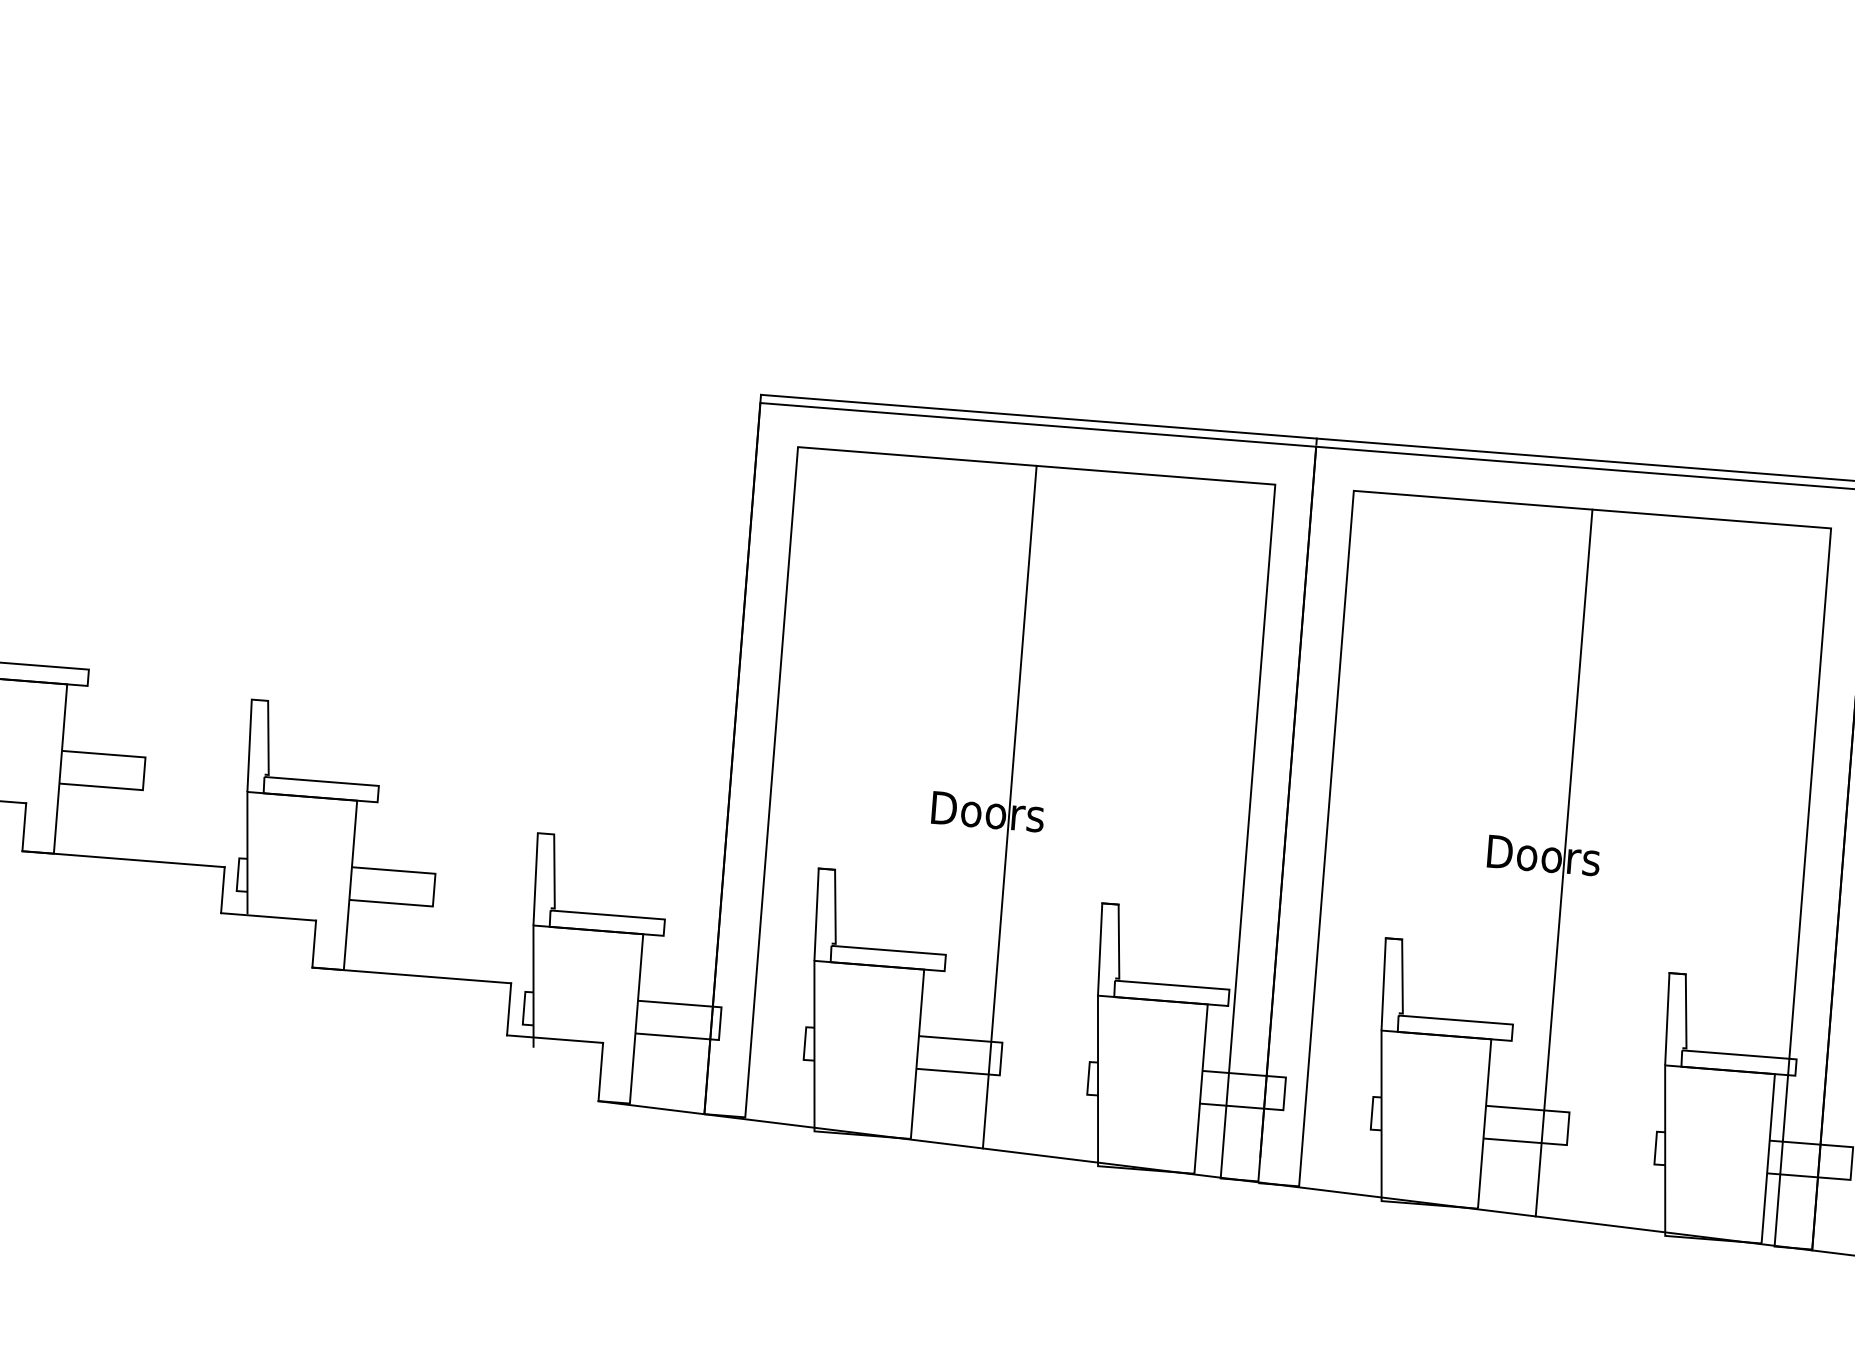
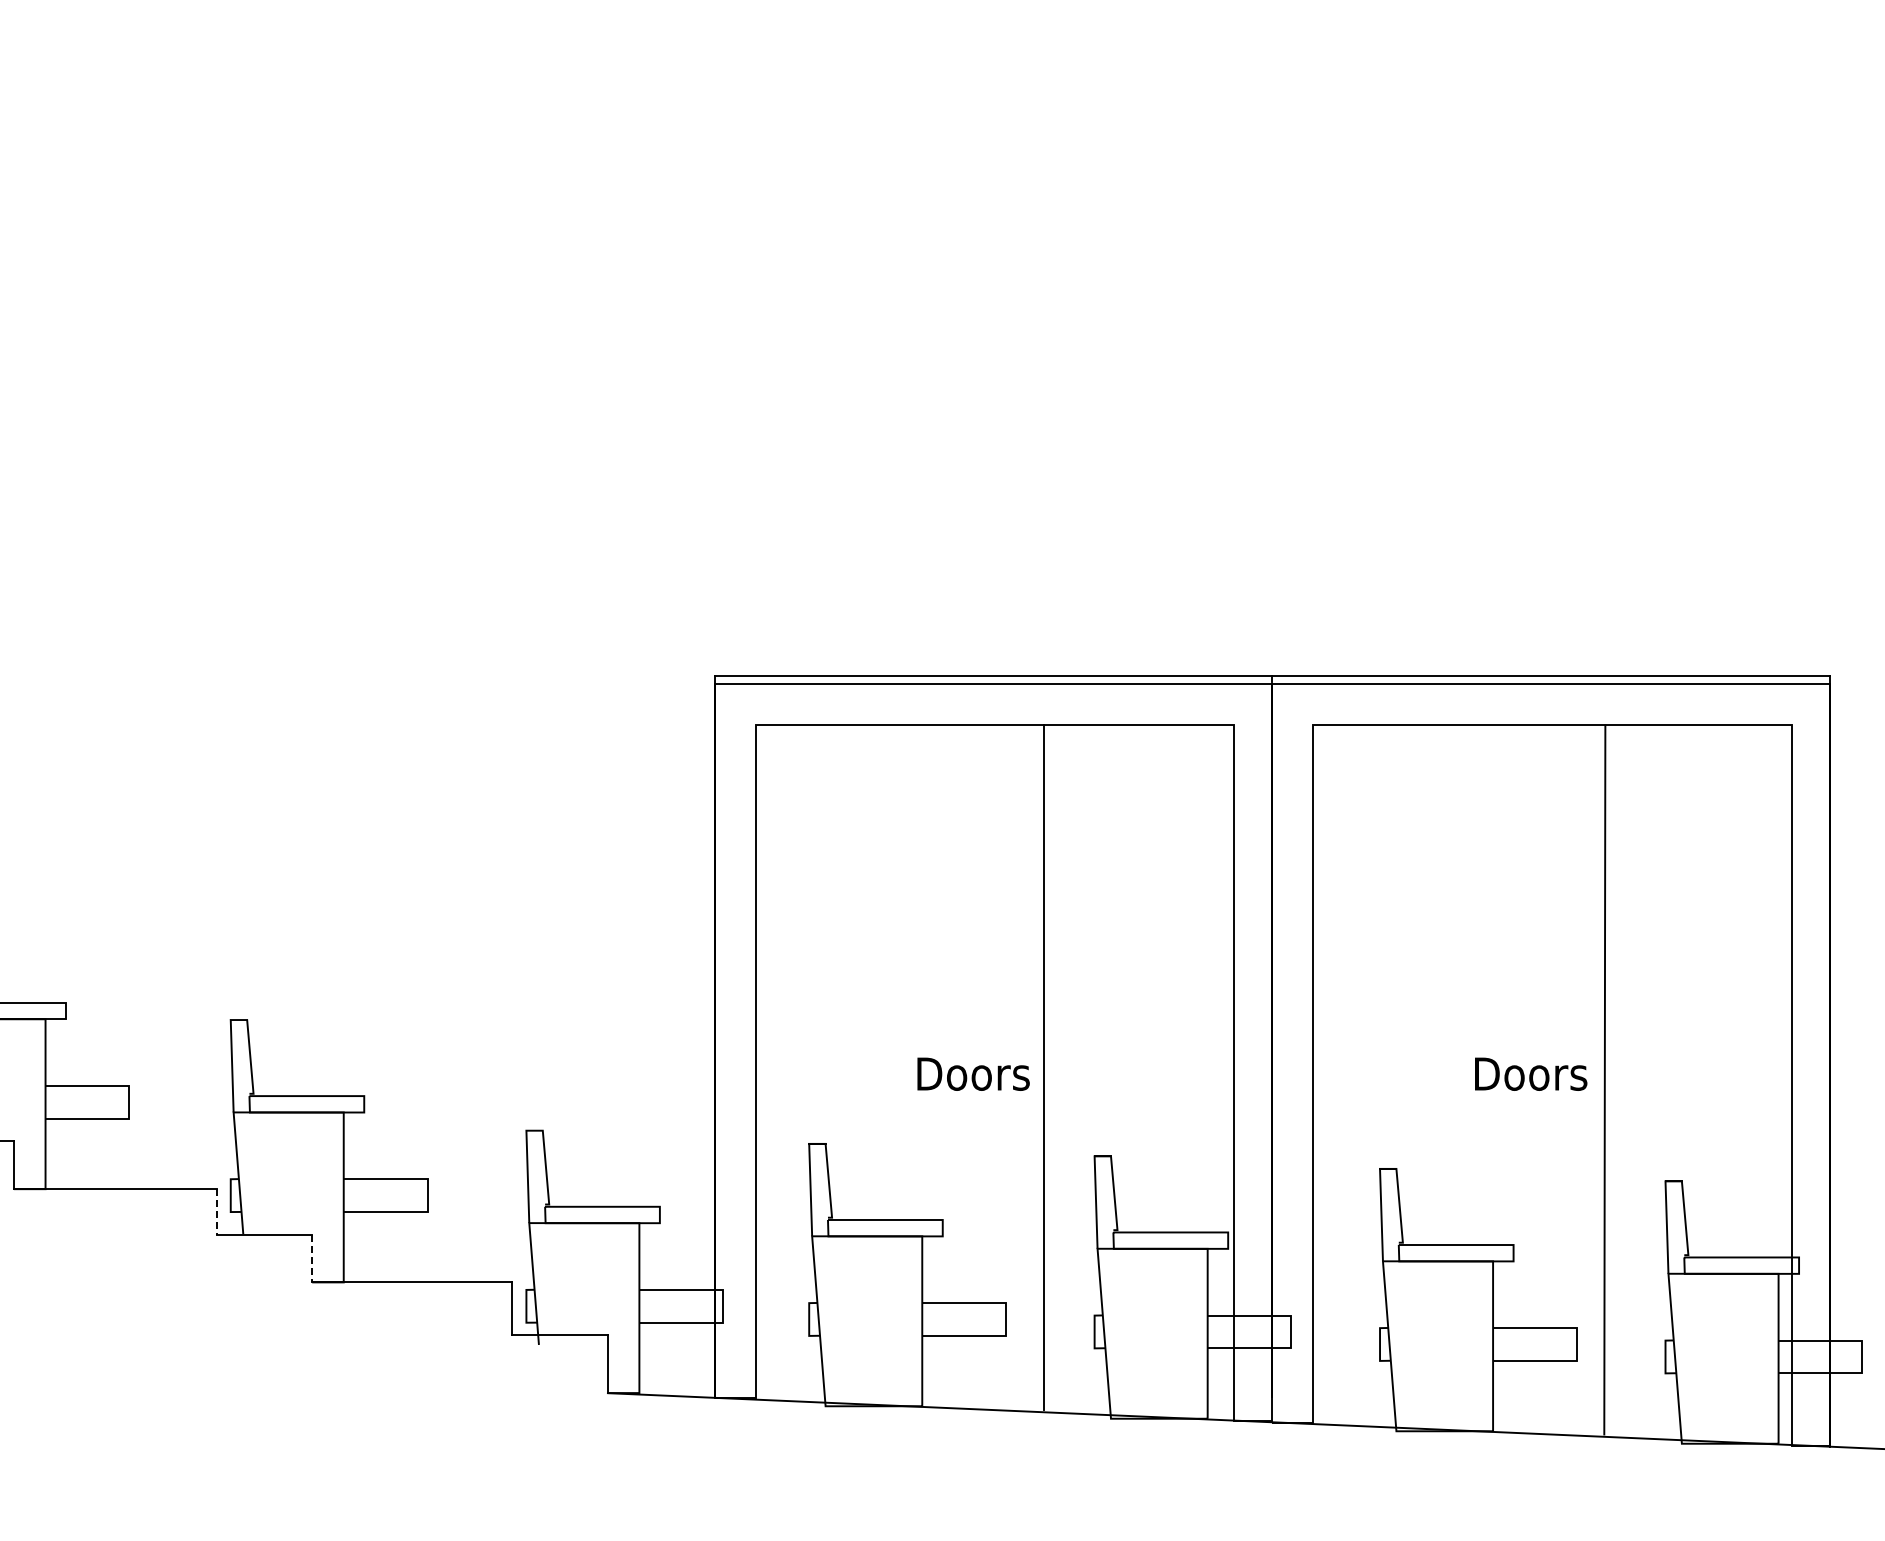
line: (1009, 806) -> (1043, 1067), moved
line: (1563, 862) -> (1604, 1079), moved
line: (222, 890) -> (216, 1212), solid -> dashed
line: (314, 943) -> (312, 1258), solid -> dashed

